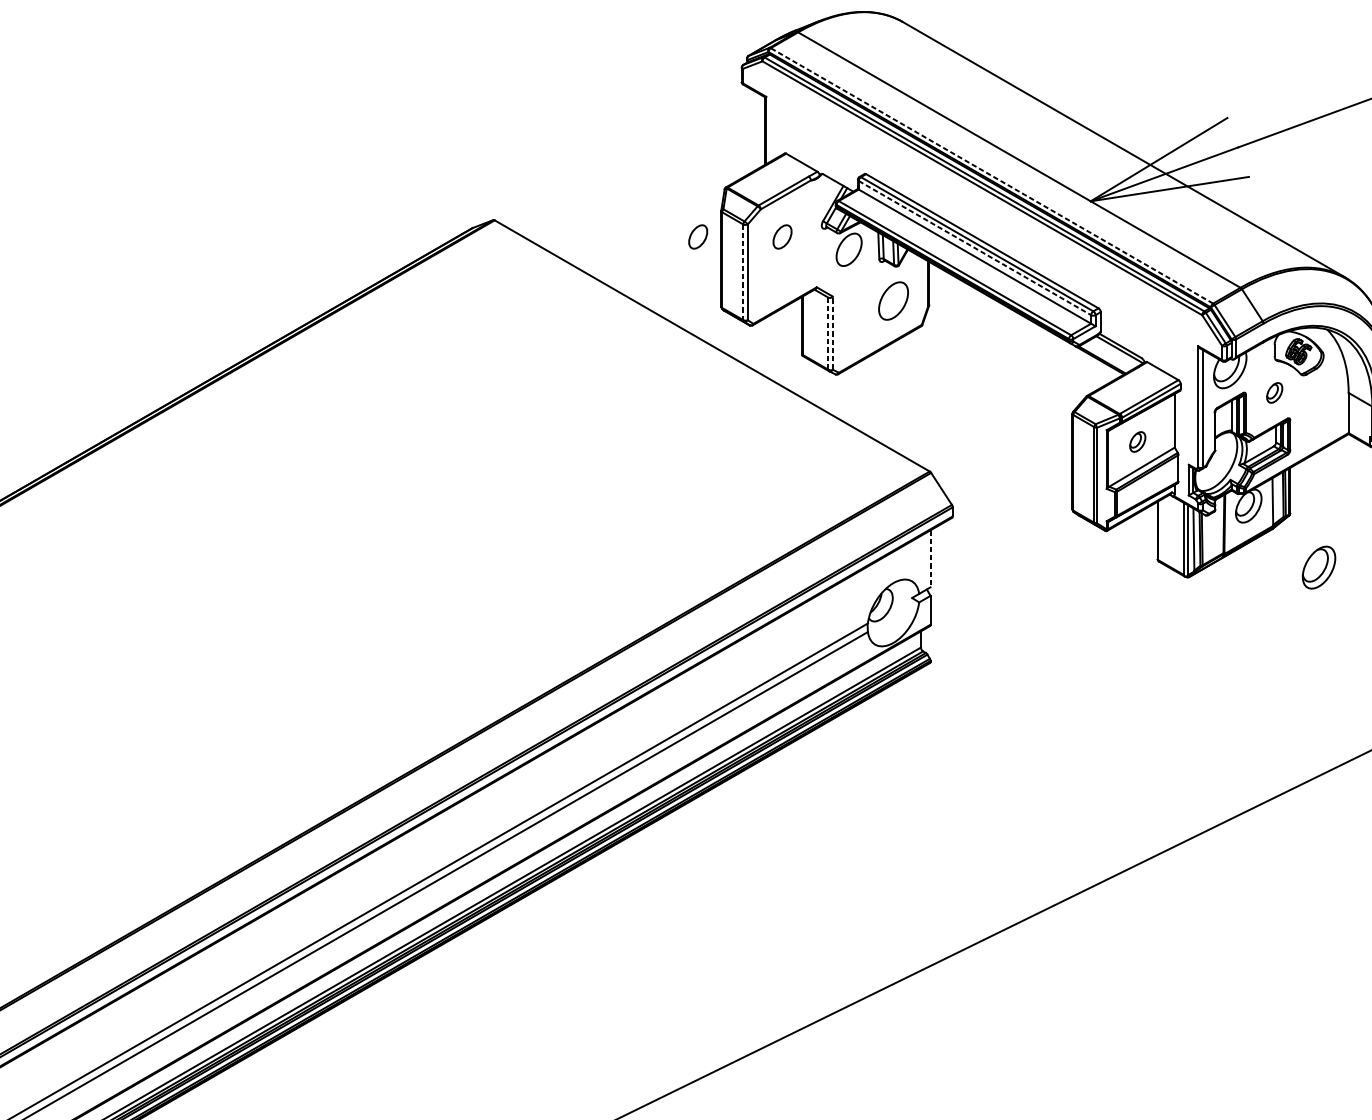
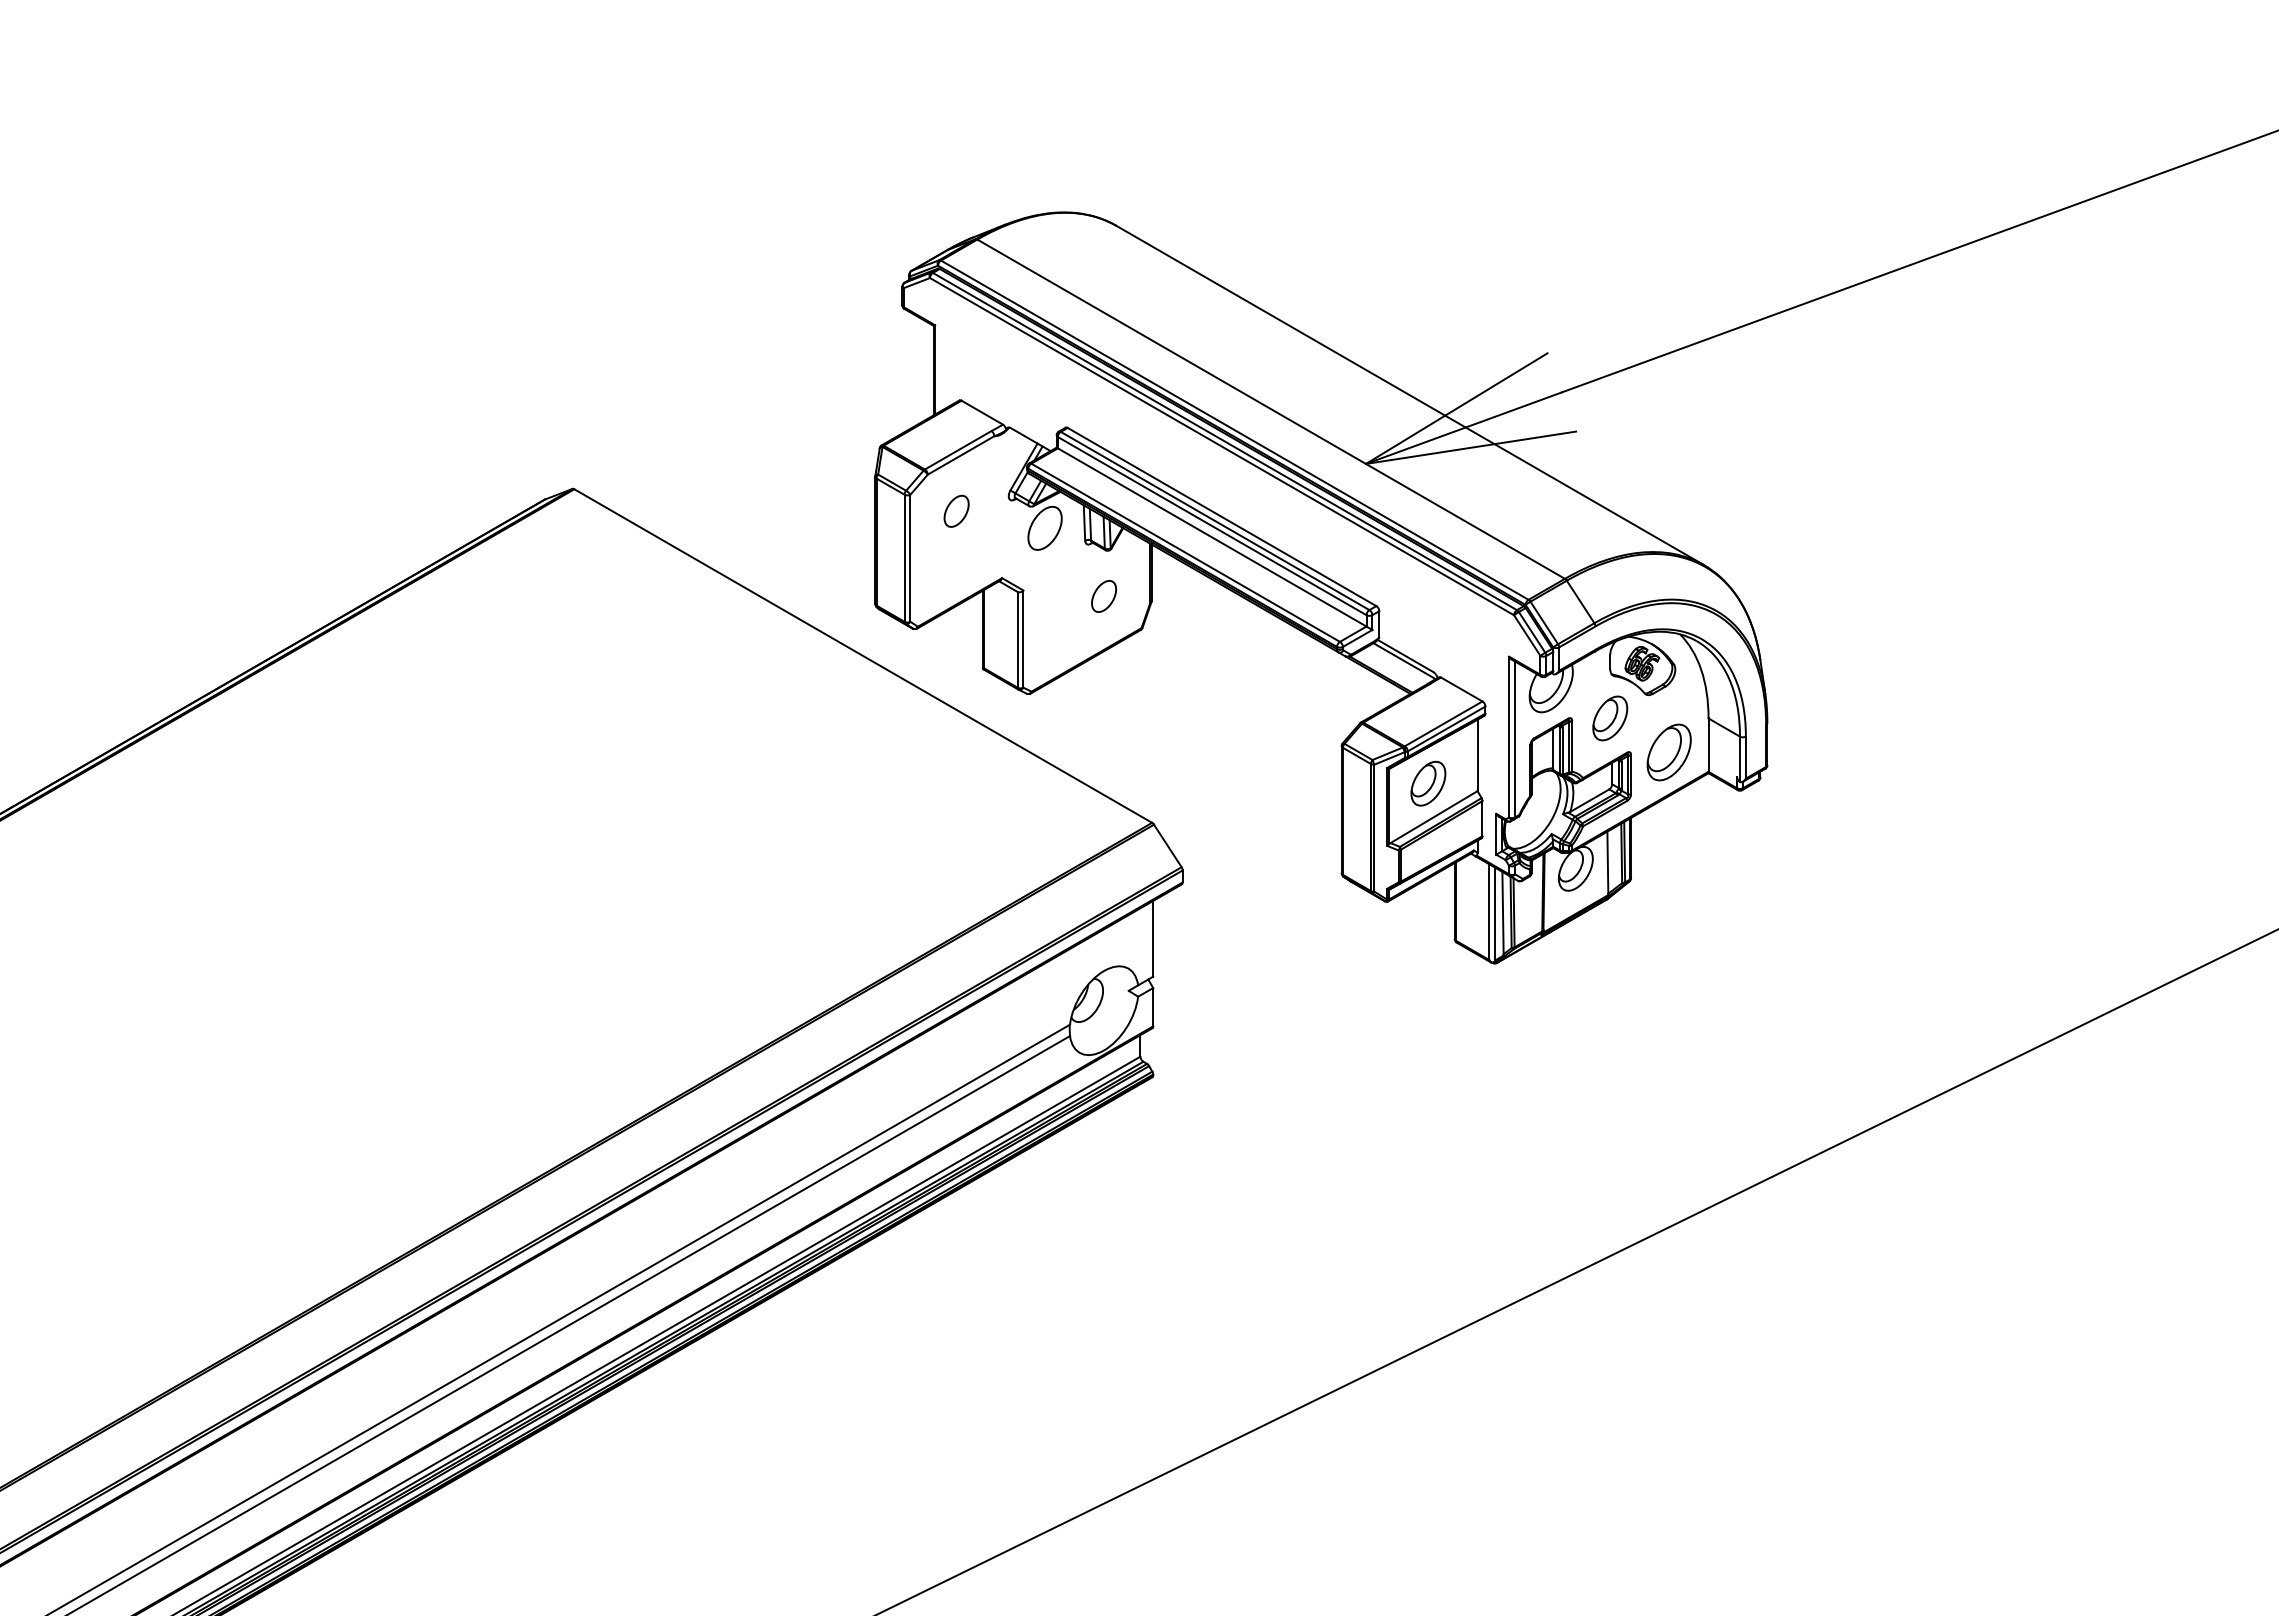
line: (991, 175) -> (1234, 429), dashed -> solid
part: (698, 236) -> (844, 510), removed
line: (975, 248) -> (1212, 526), dashed -> solid
line: (743, 272) -> (904, 558), dashed -> solid
part: (893, 301) -> (1103, 596), size x0.62
line: (828, 333) -> (1017, 639), dashed -> solid
line: (832, 333) -> (1023, 639), dashed -> solid
part: (1274, 392) -> (1610, 718), size x1.67
part: (1137, 441) -> (1428, 783), size x1.67
line: (930, 558) -> (1153, 938), dashed -> solid
part: (1318, 567) -> (1668, 752), moved

